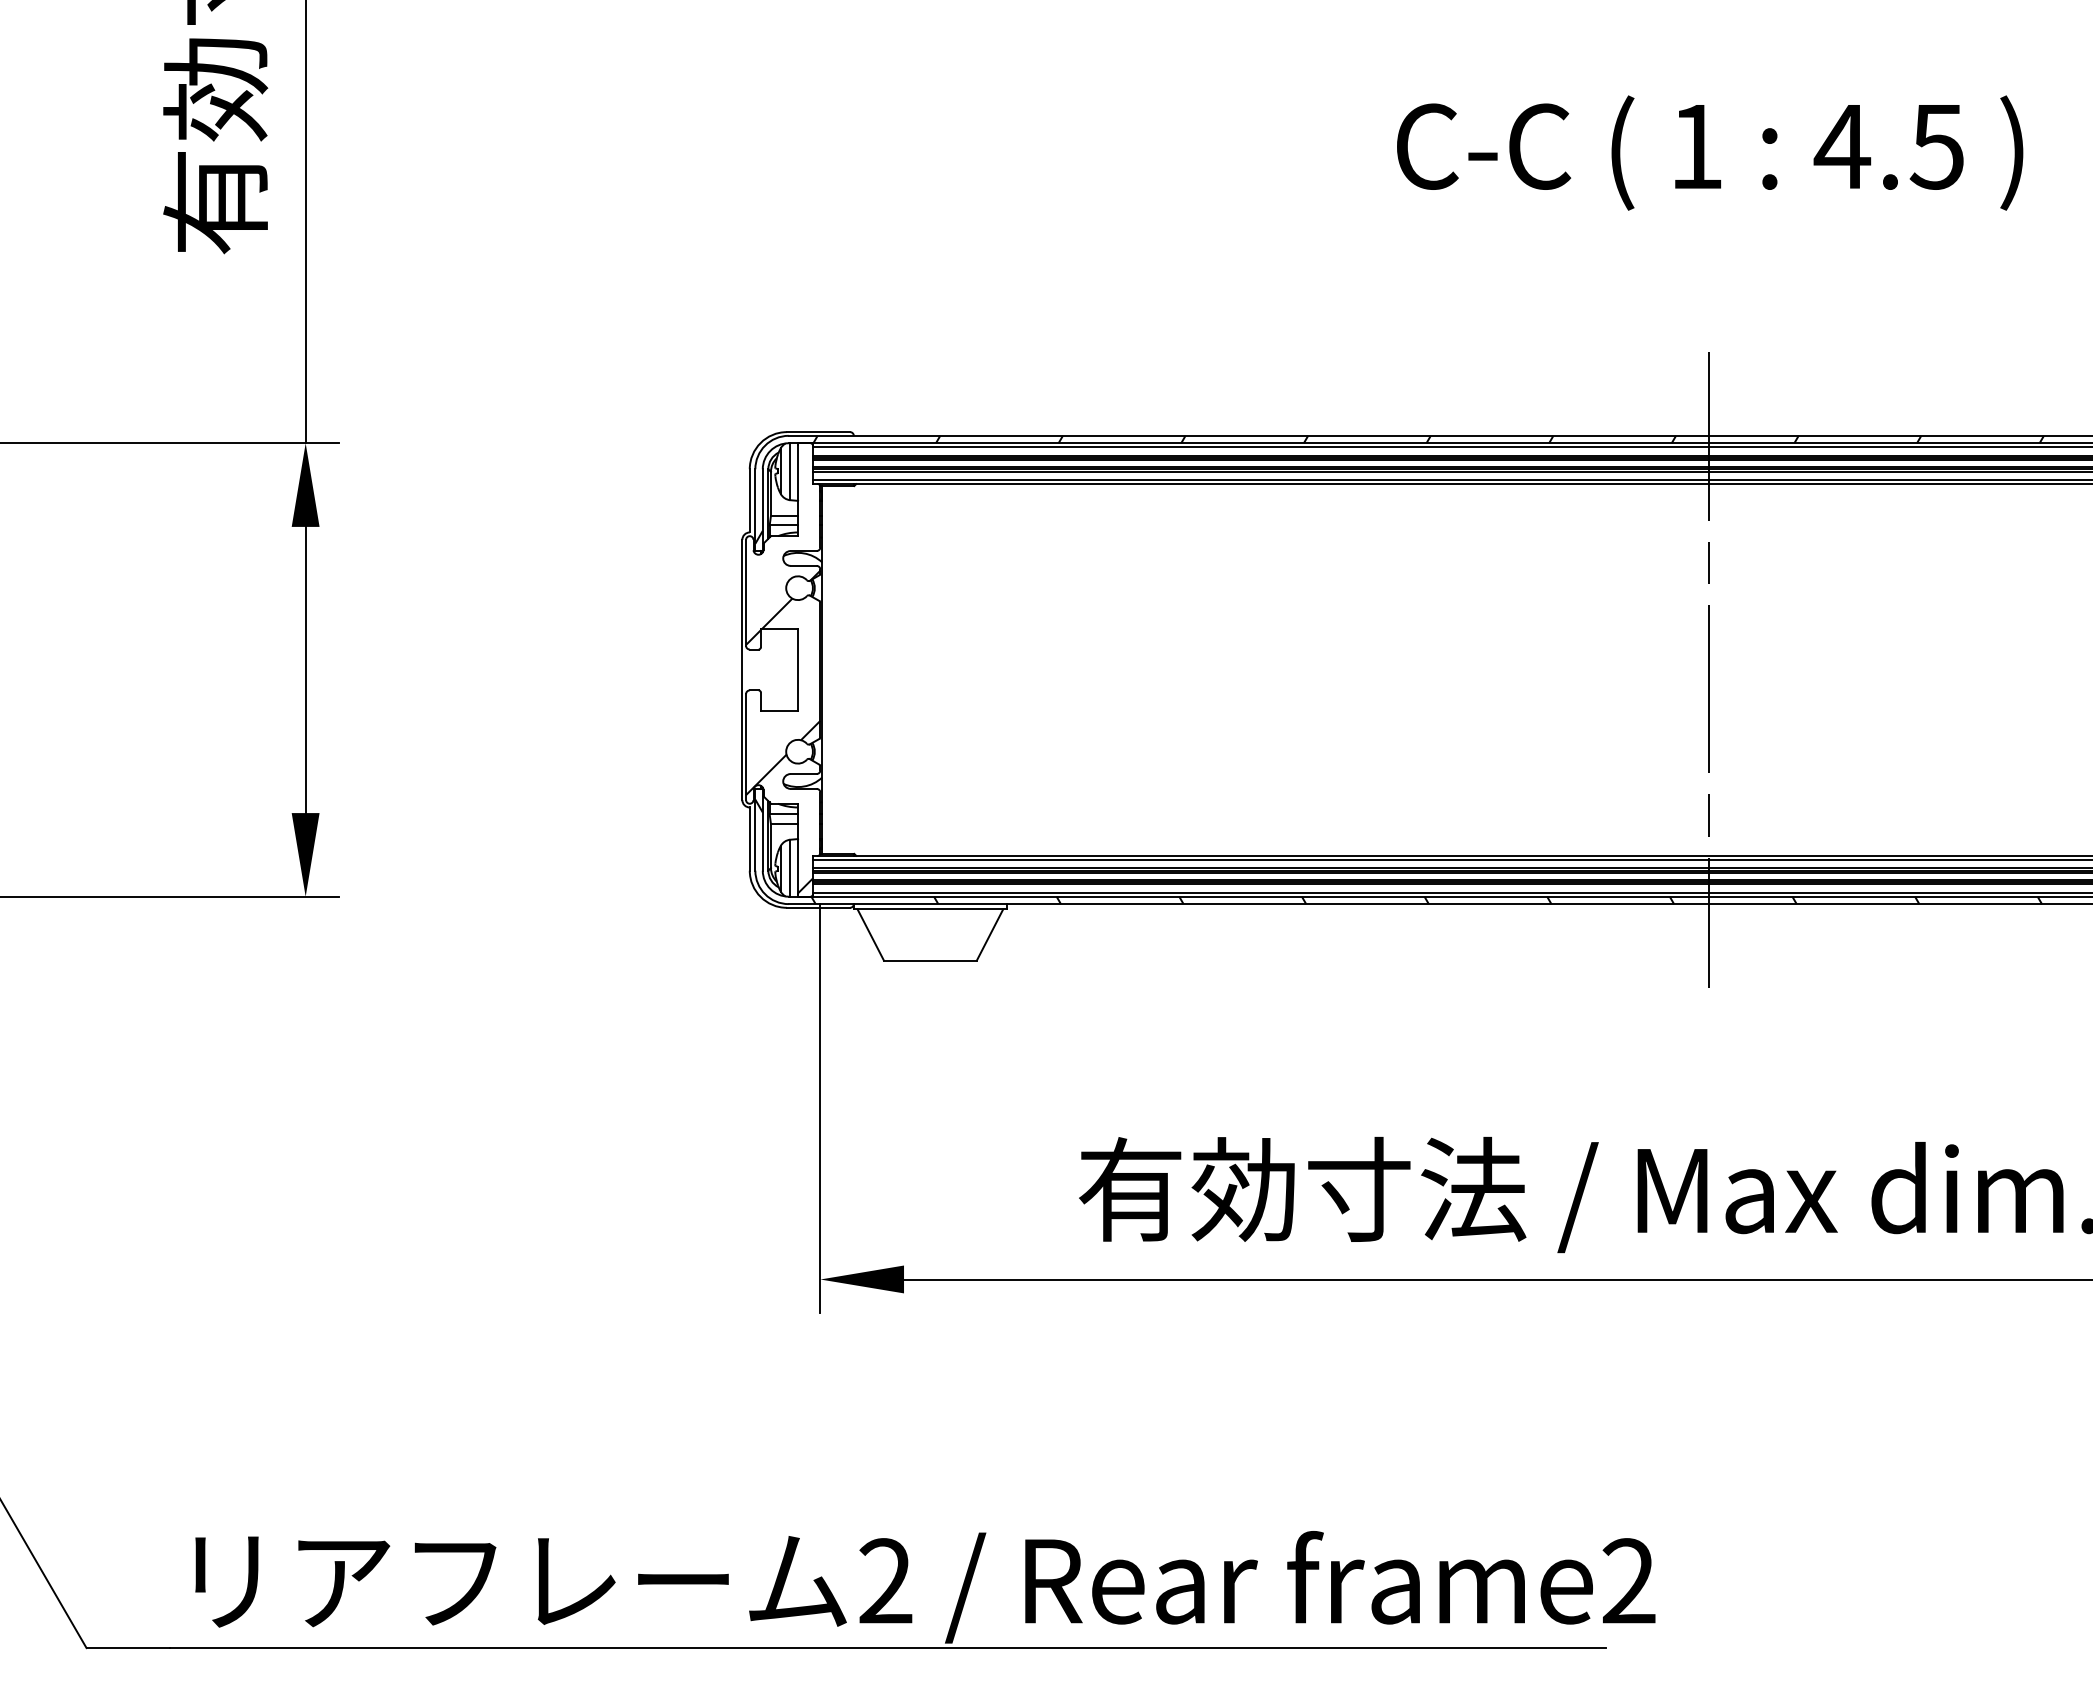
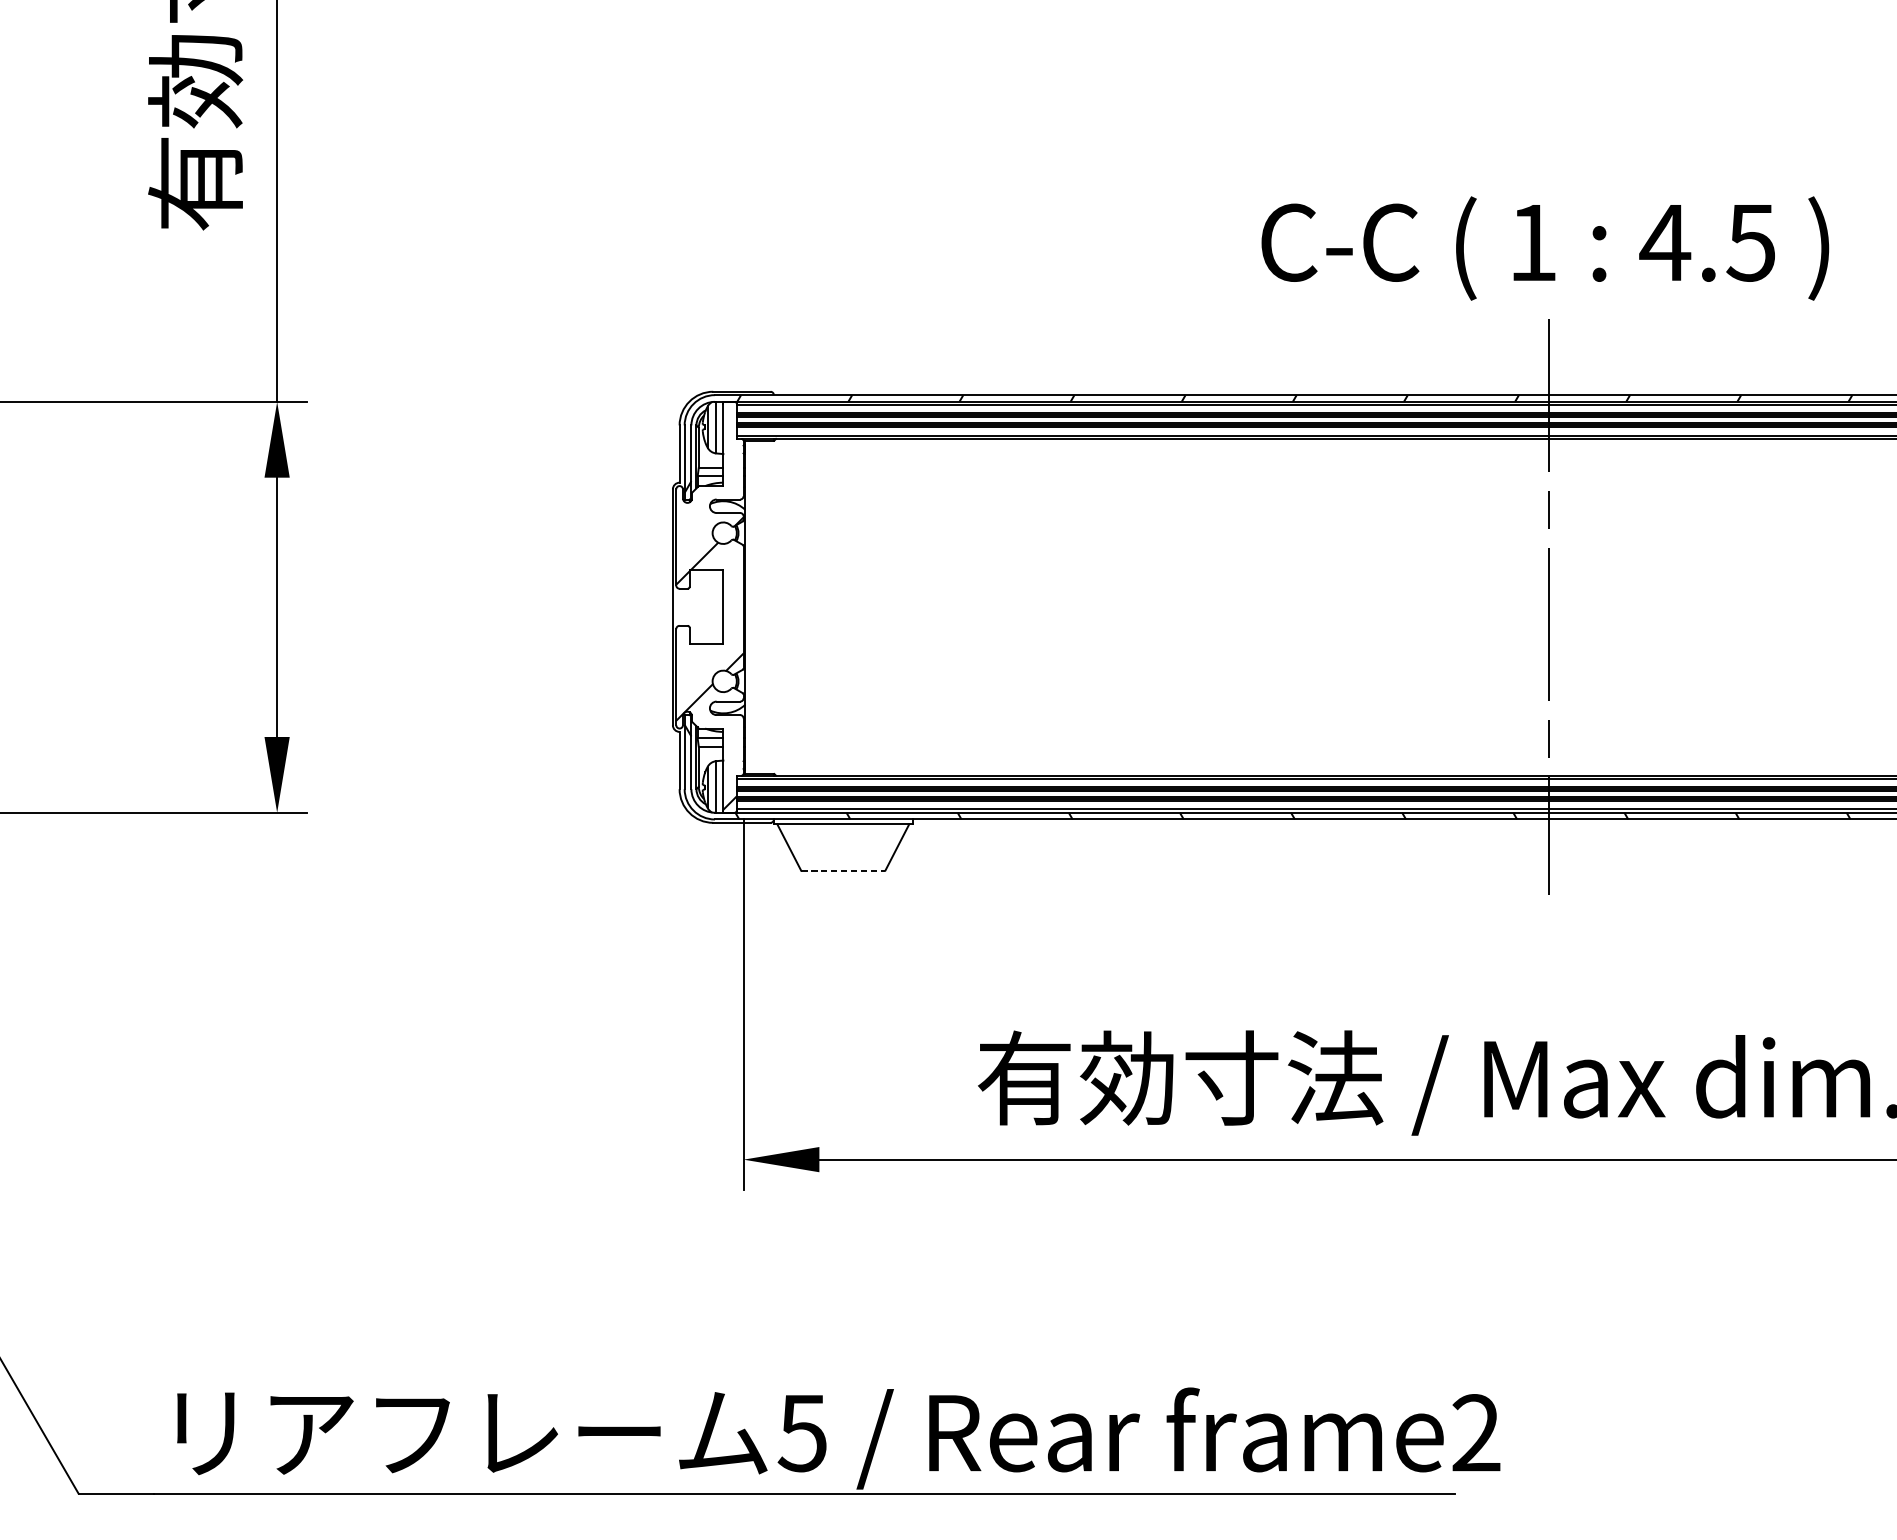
text: (1710, 152) -> (1545, 248), moved
line: (930, 960) -> (843, 870), solid -> dashed
text: (885, 1581) -> (802, 1433), 2 -> 5

